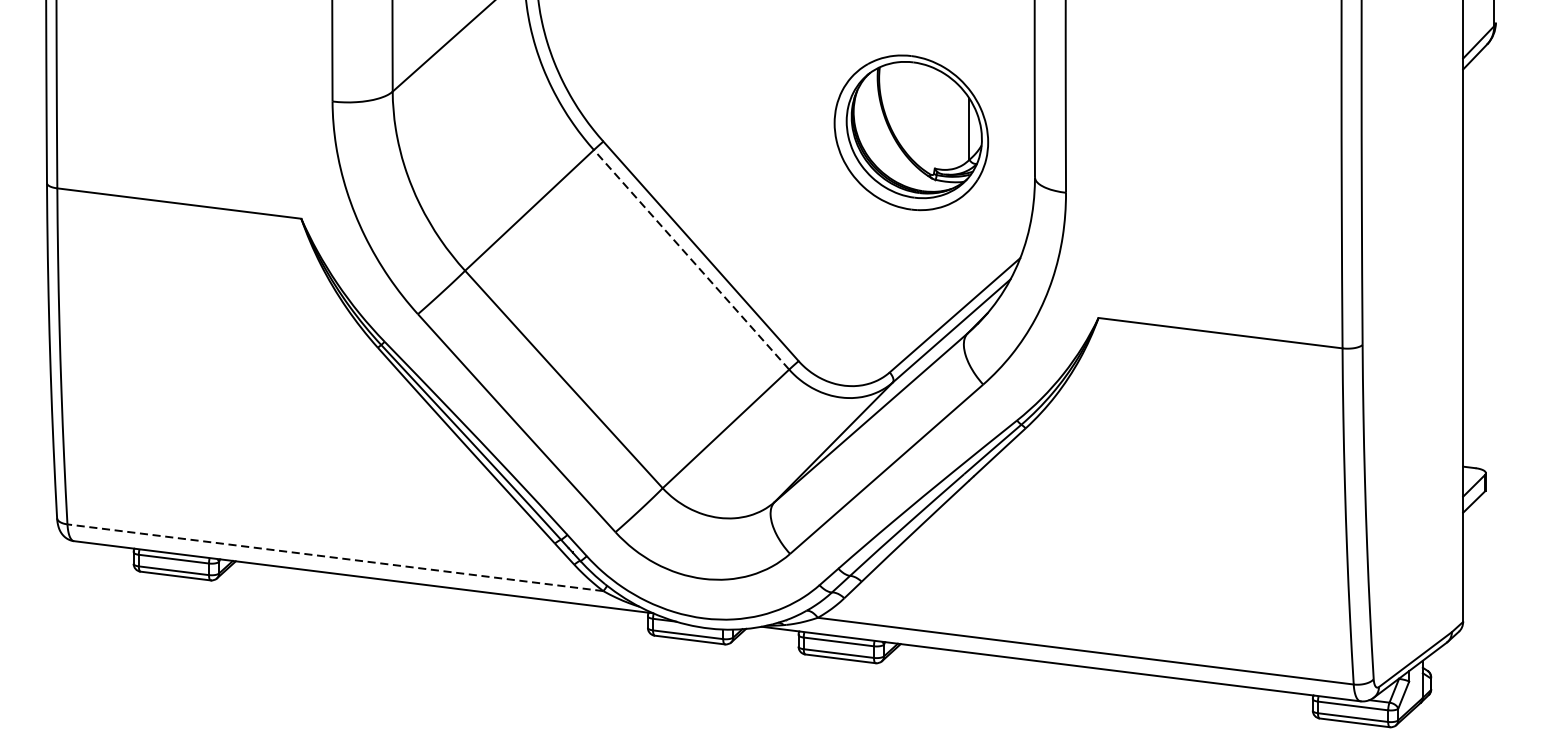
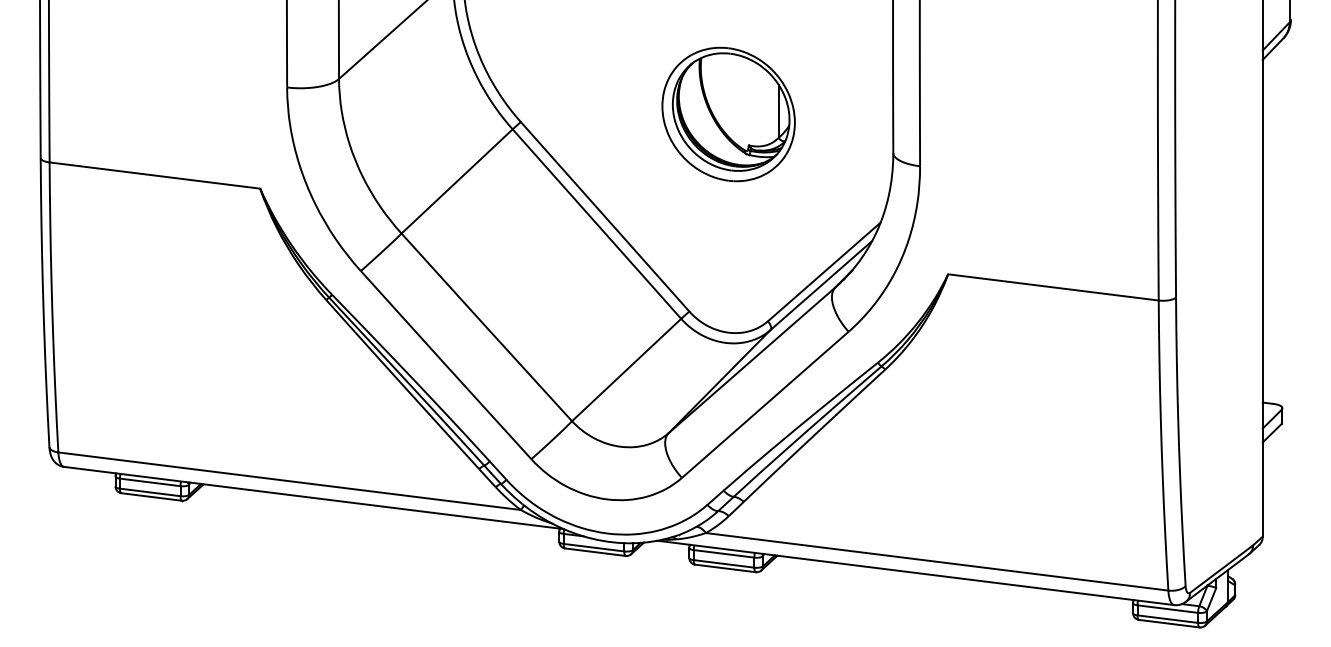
part: (911, 132) -> (728, 114), moved
line: (691, 260) -> (596, 224), dashed -> solid
line: (335, 558) -> (289, 481), dashed -> solid

